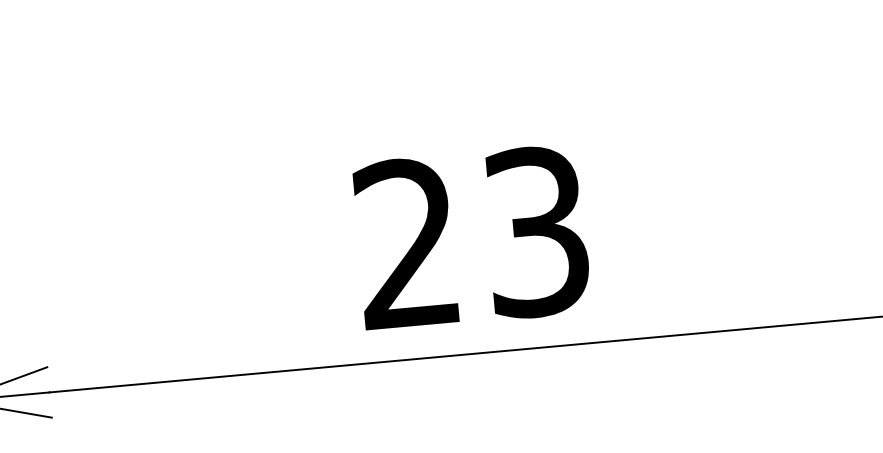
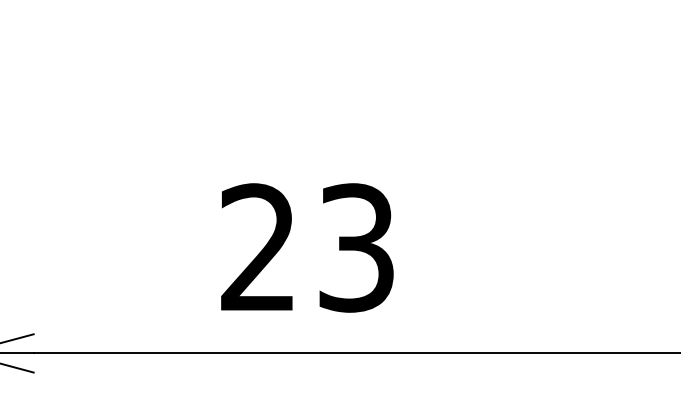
text: (471, 237) -> (307, 247), moved

